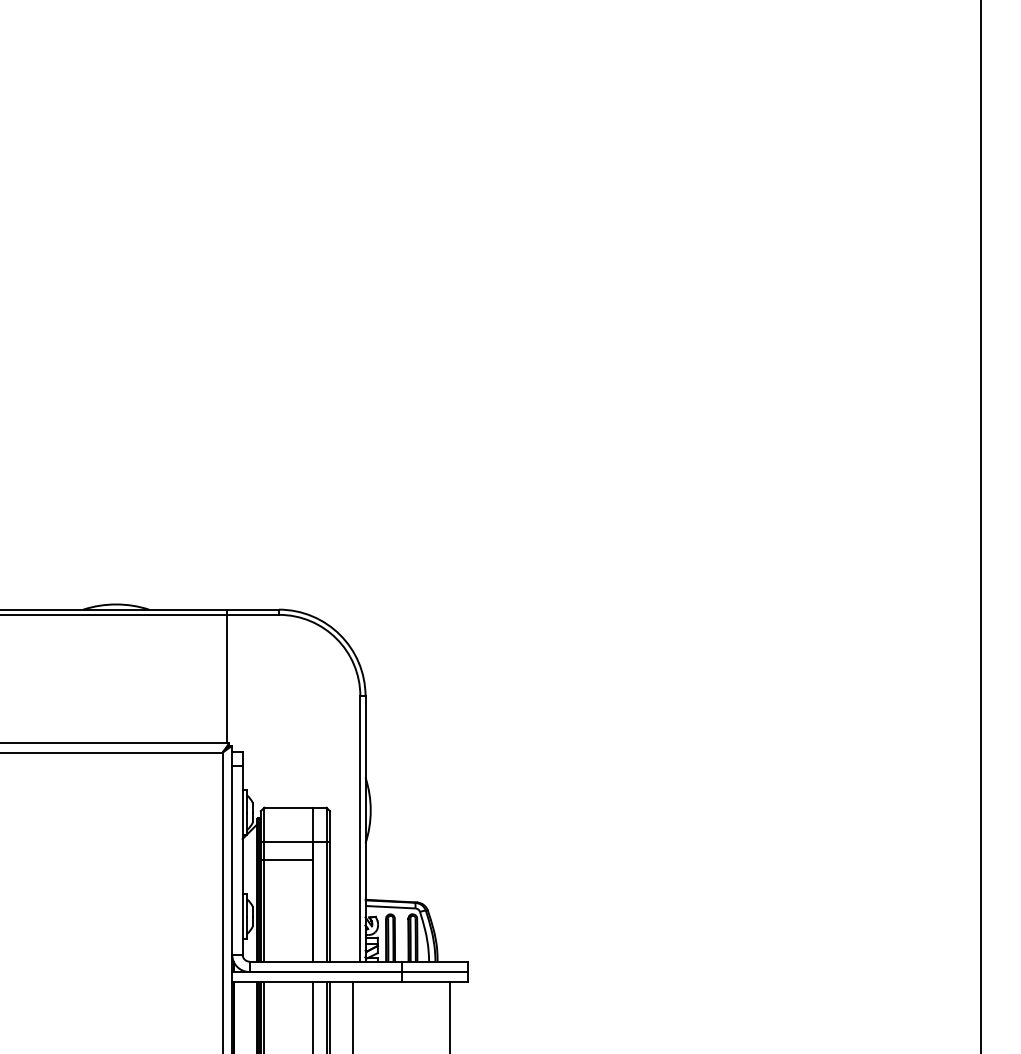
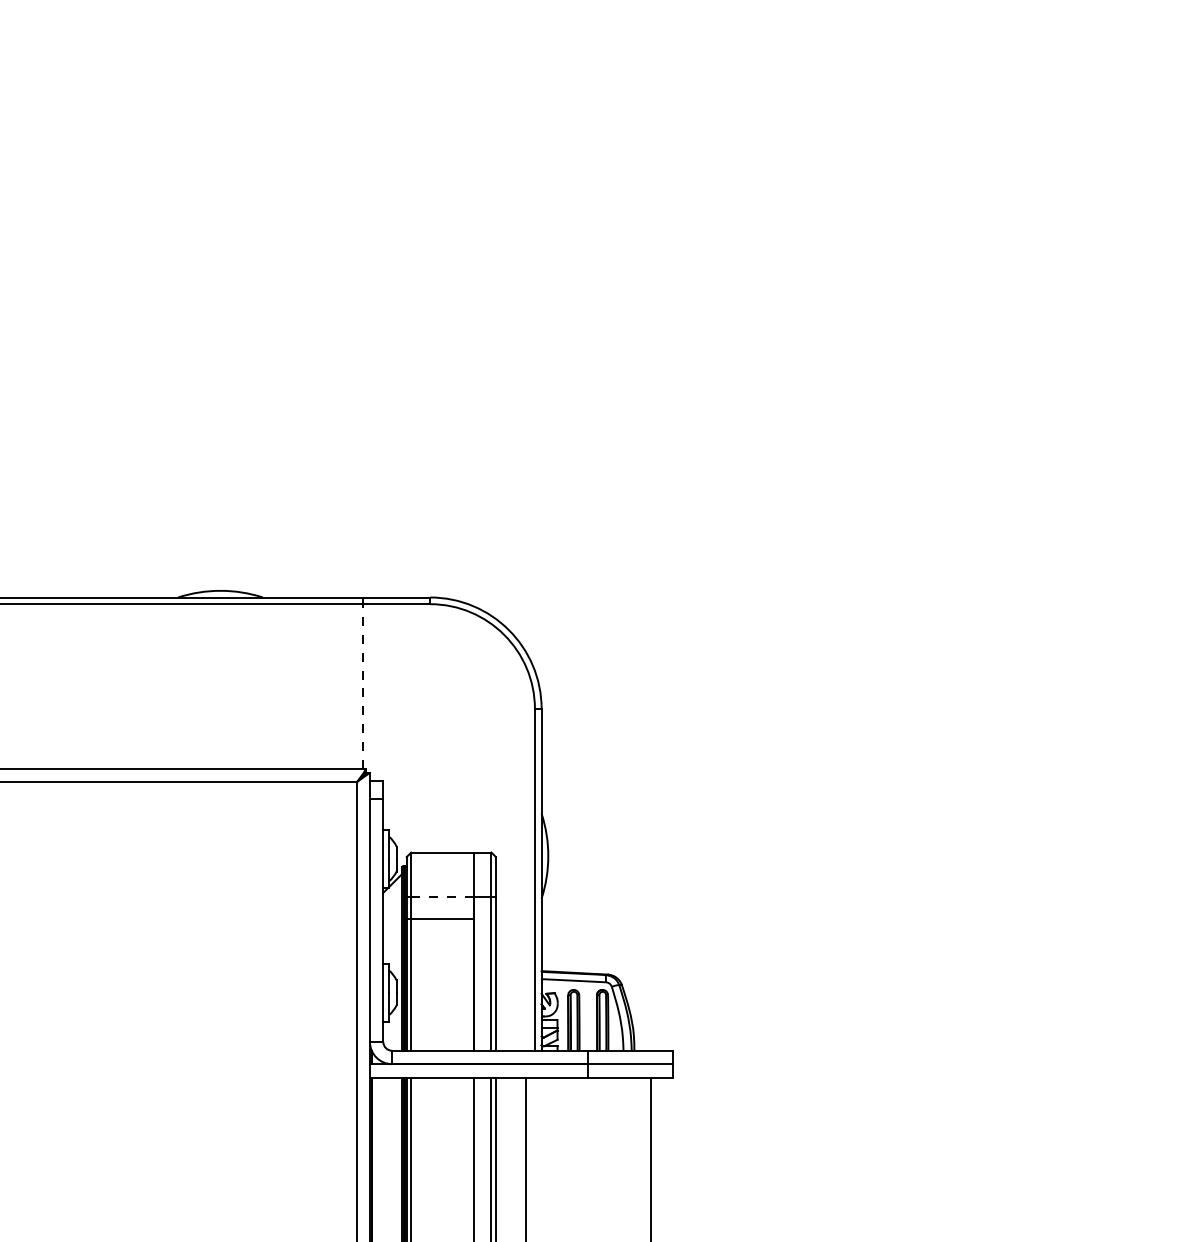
line: (227, 678) -> (363, 686), solid -> dashed
line: (288, 842) -> (442, 897), solid -> dashed

